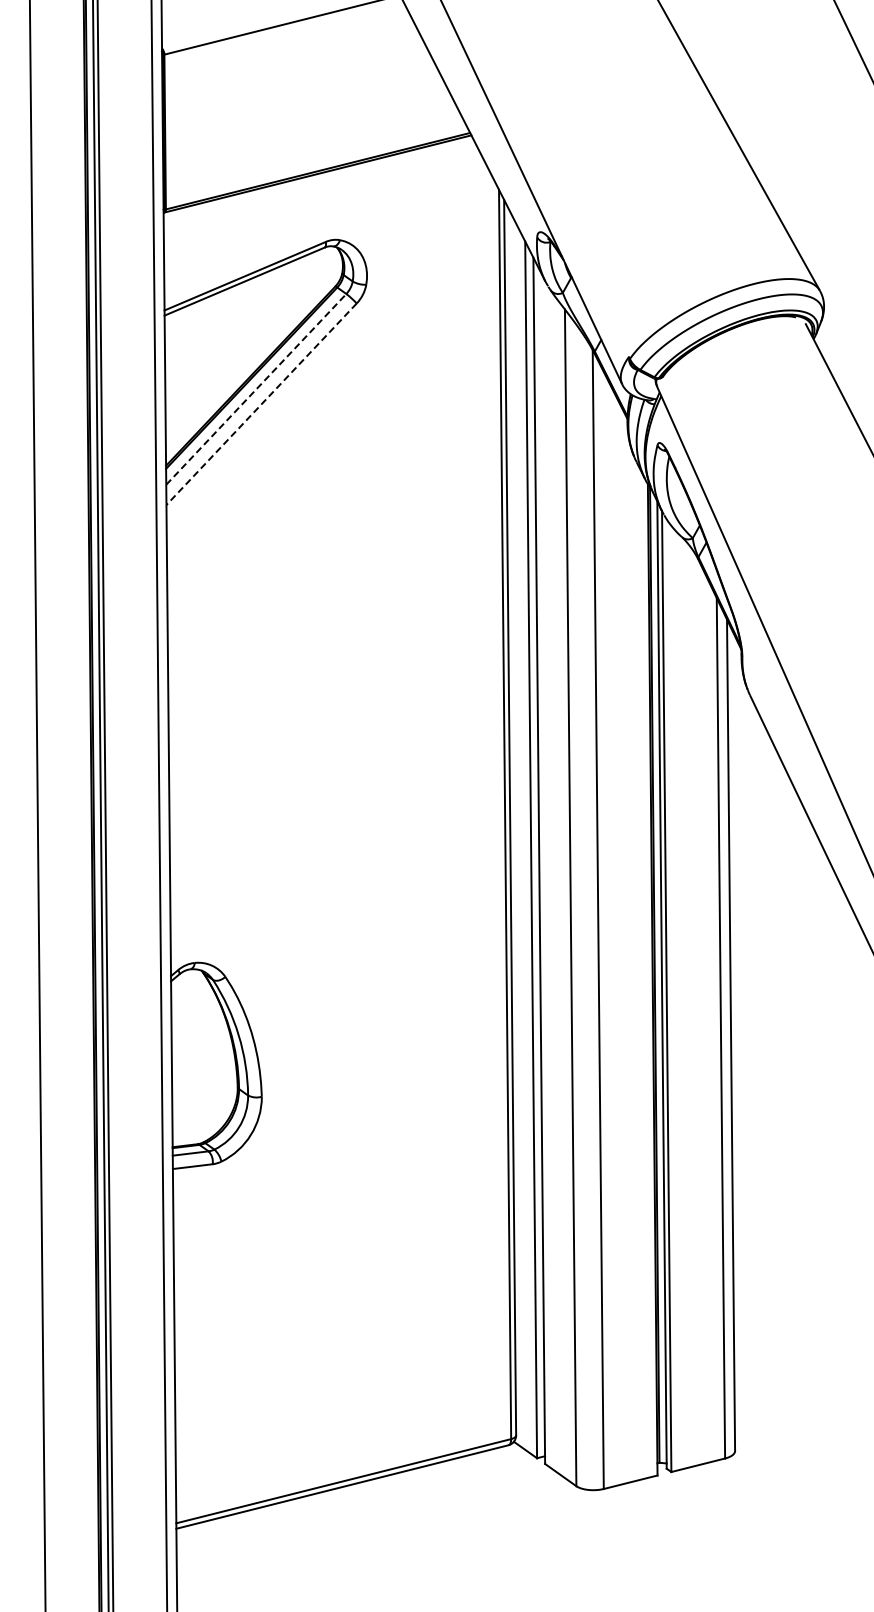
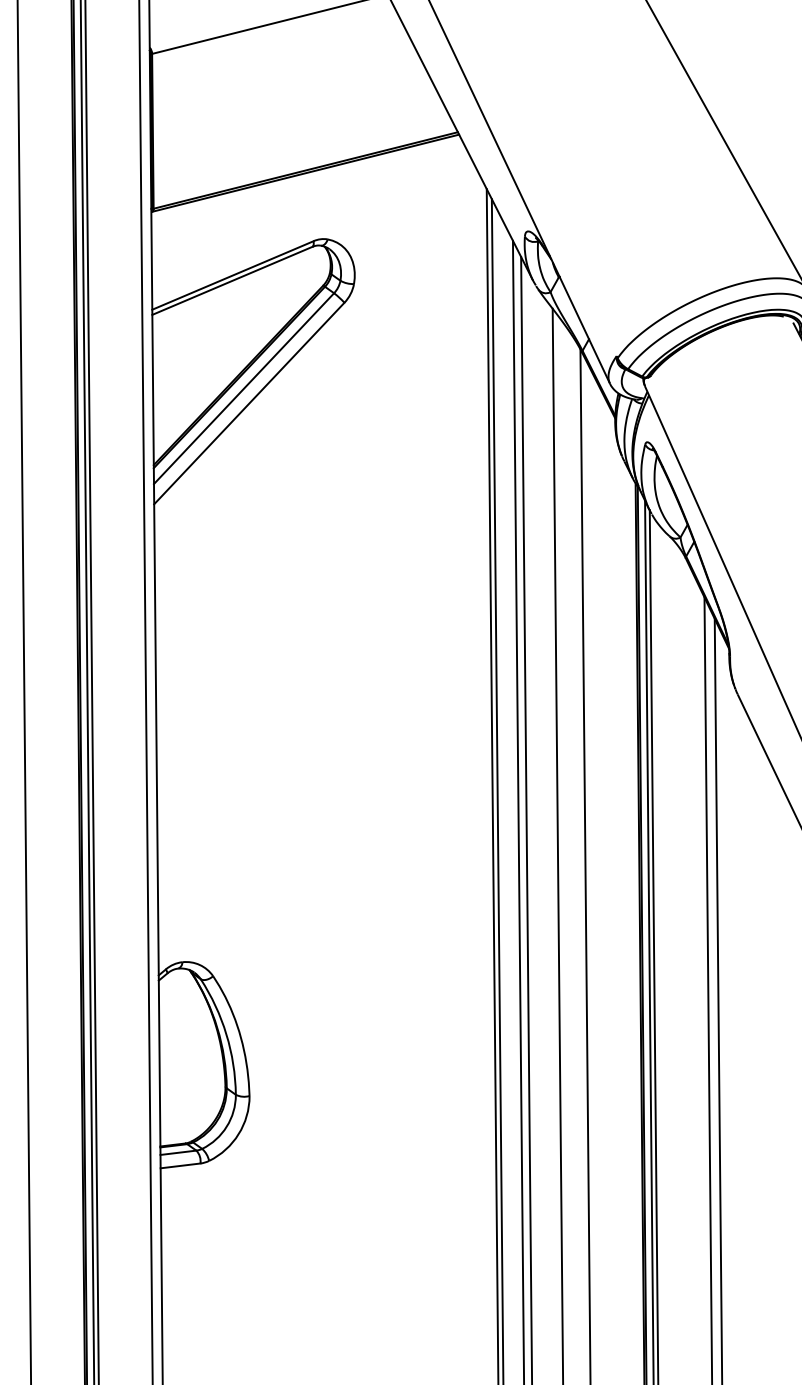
line: (256, 389) -> (244, 388), dashed -> solid
line: (261, 404) -> (249, 403), dashed -> solid

